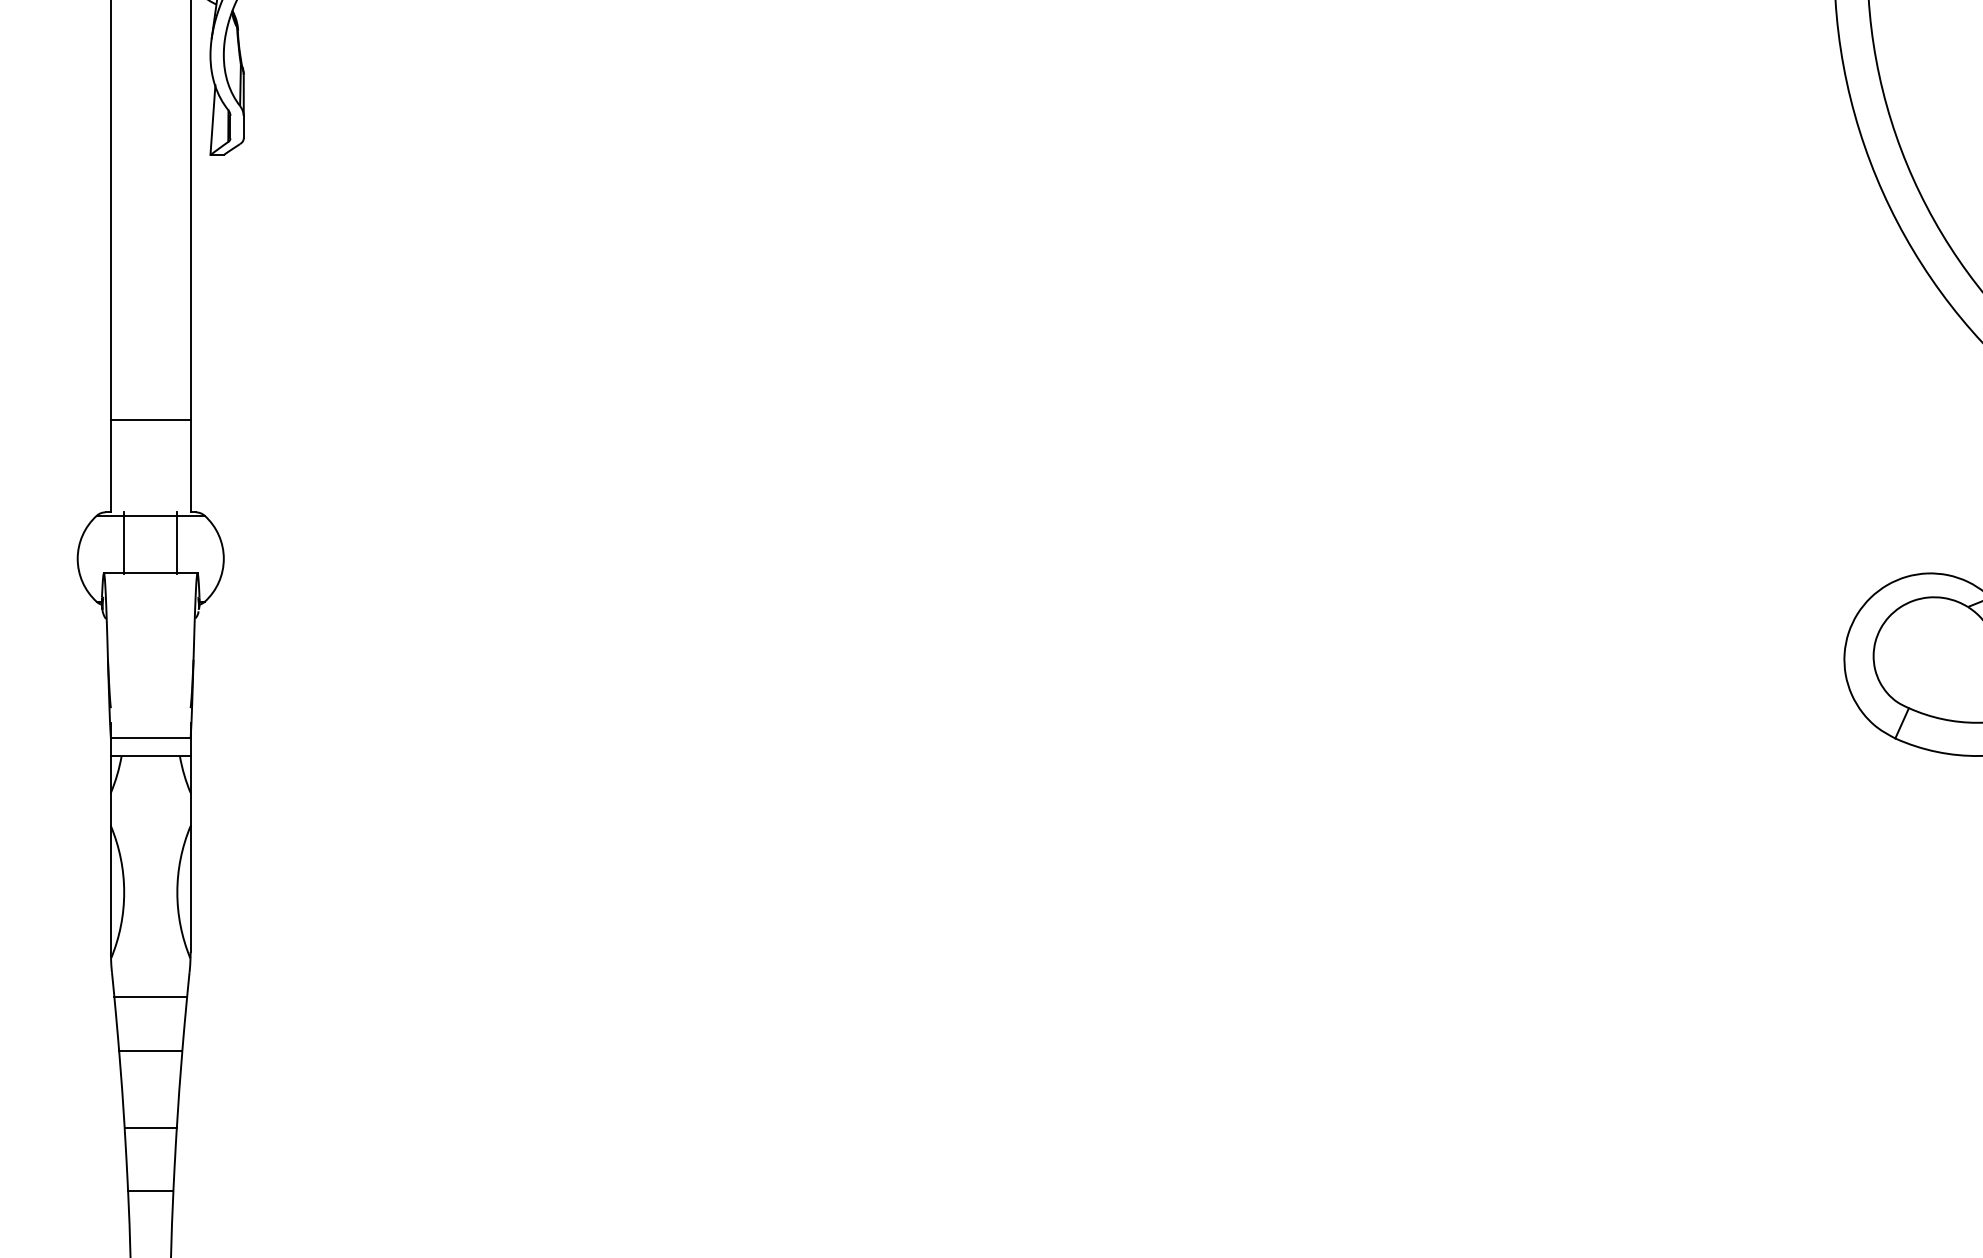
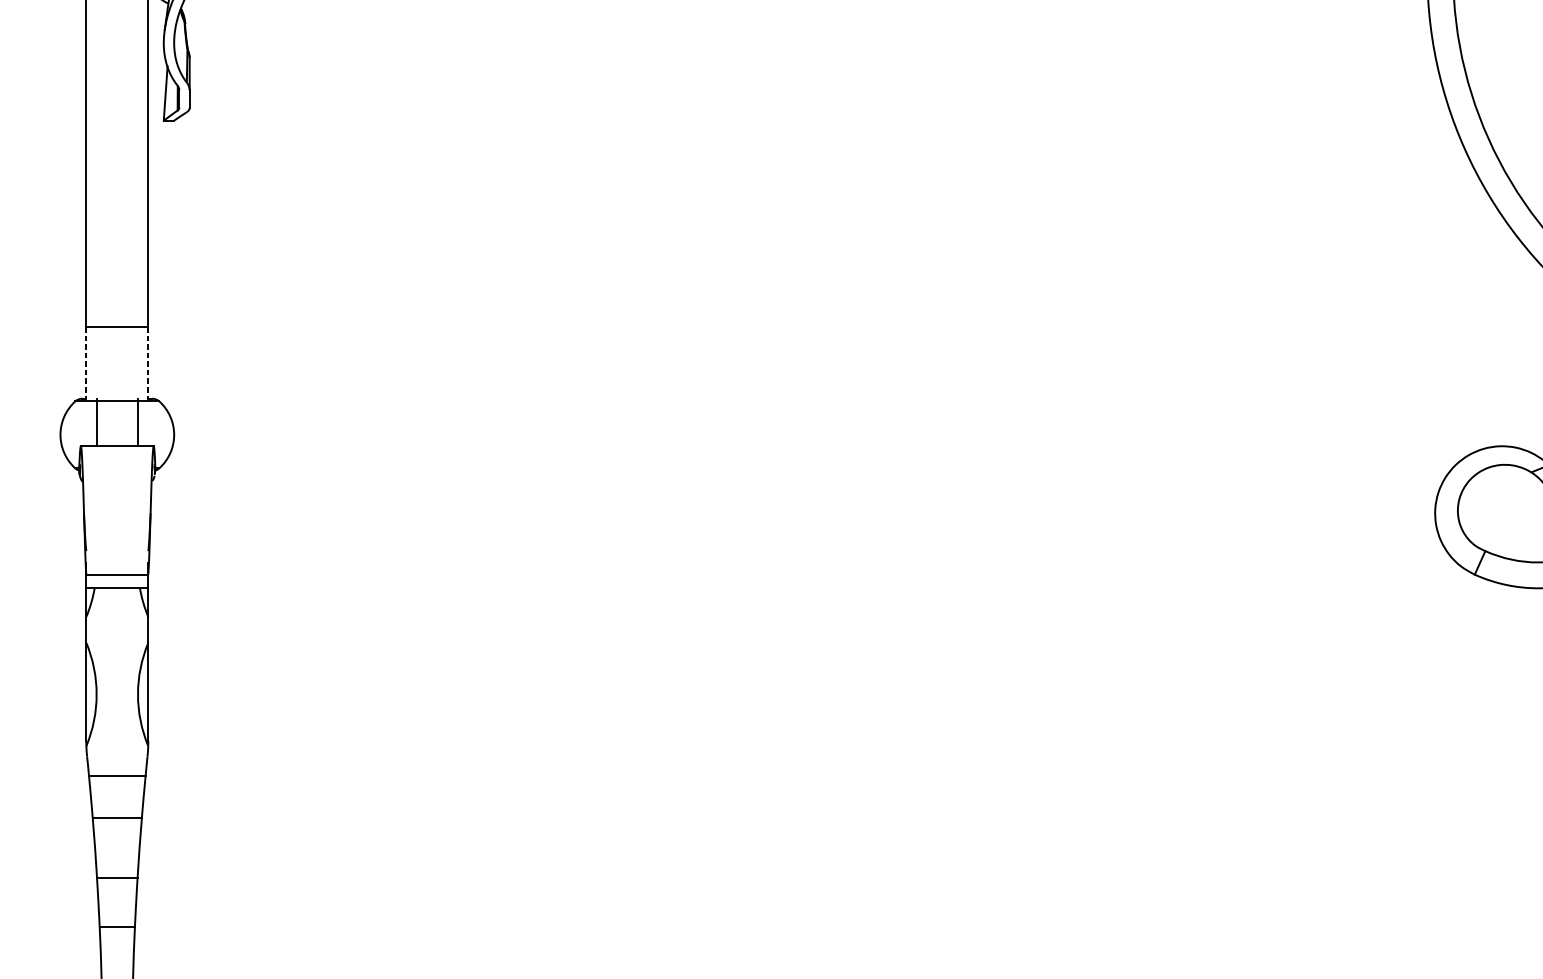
line: (110, 466) -> (85, 363), solid -> dashed
line: (190, 466) -> (148, 363), solid -> dashed

